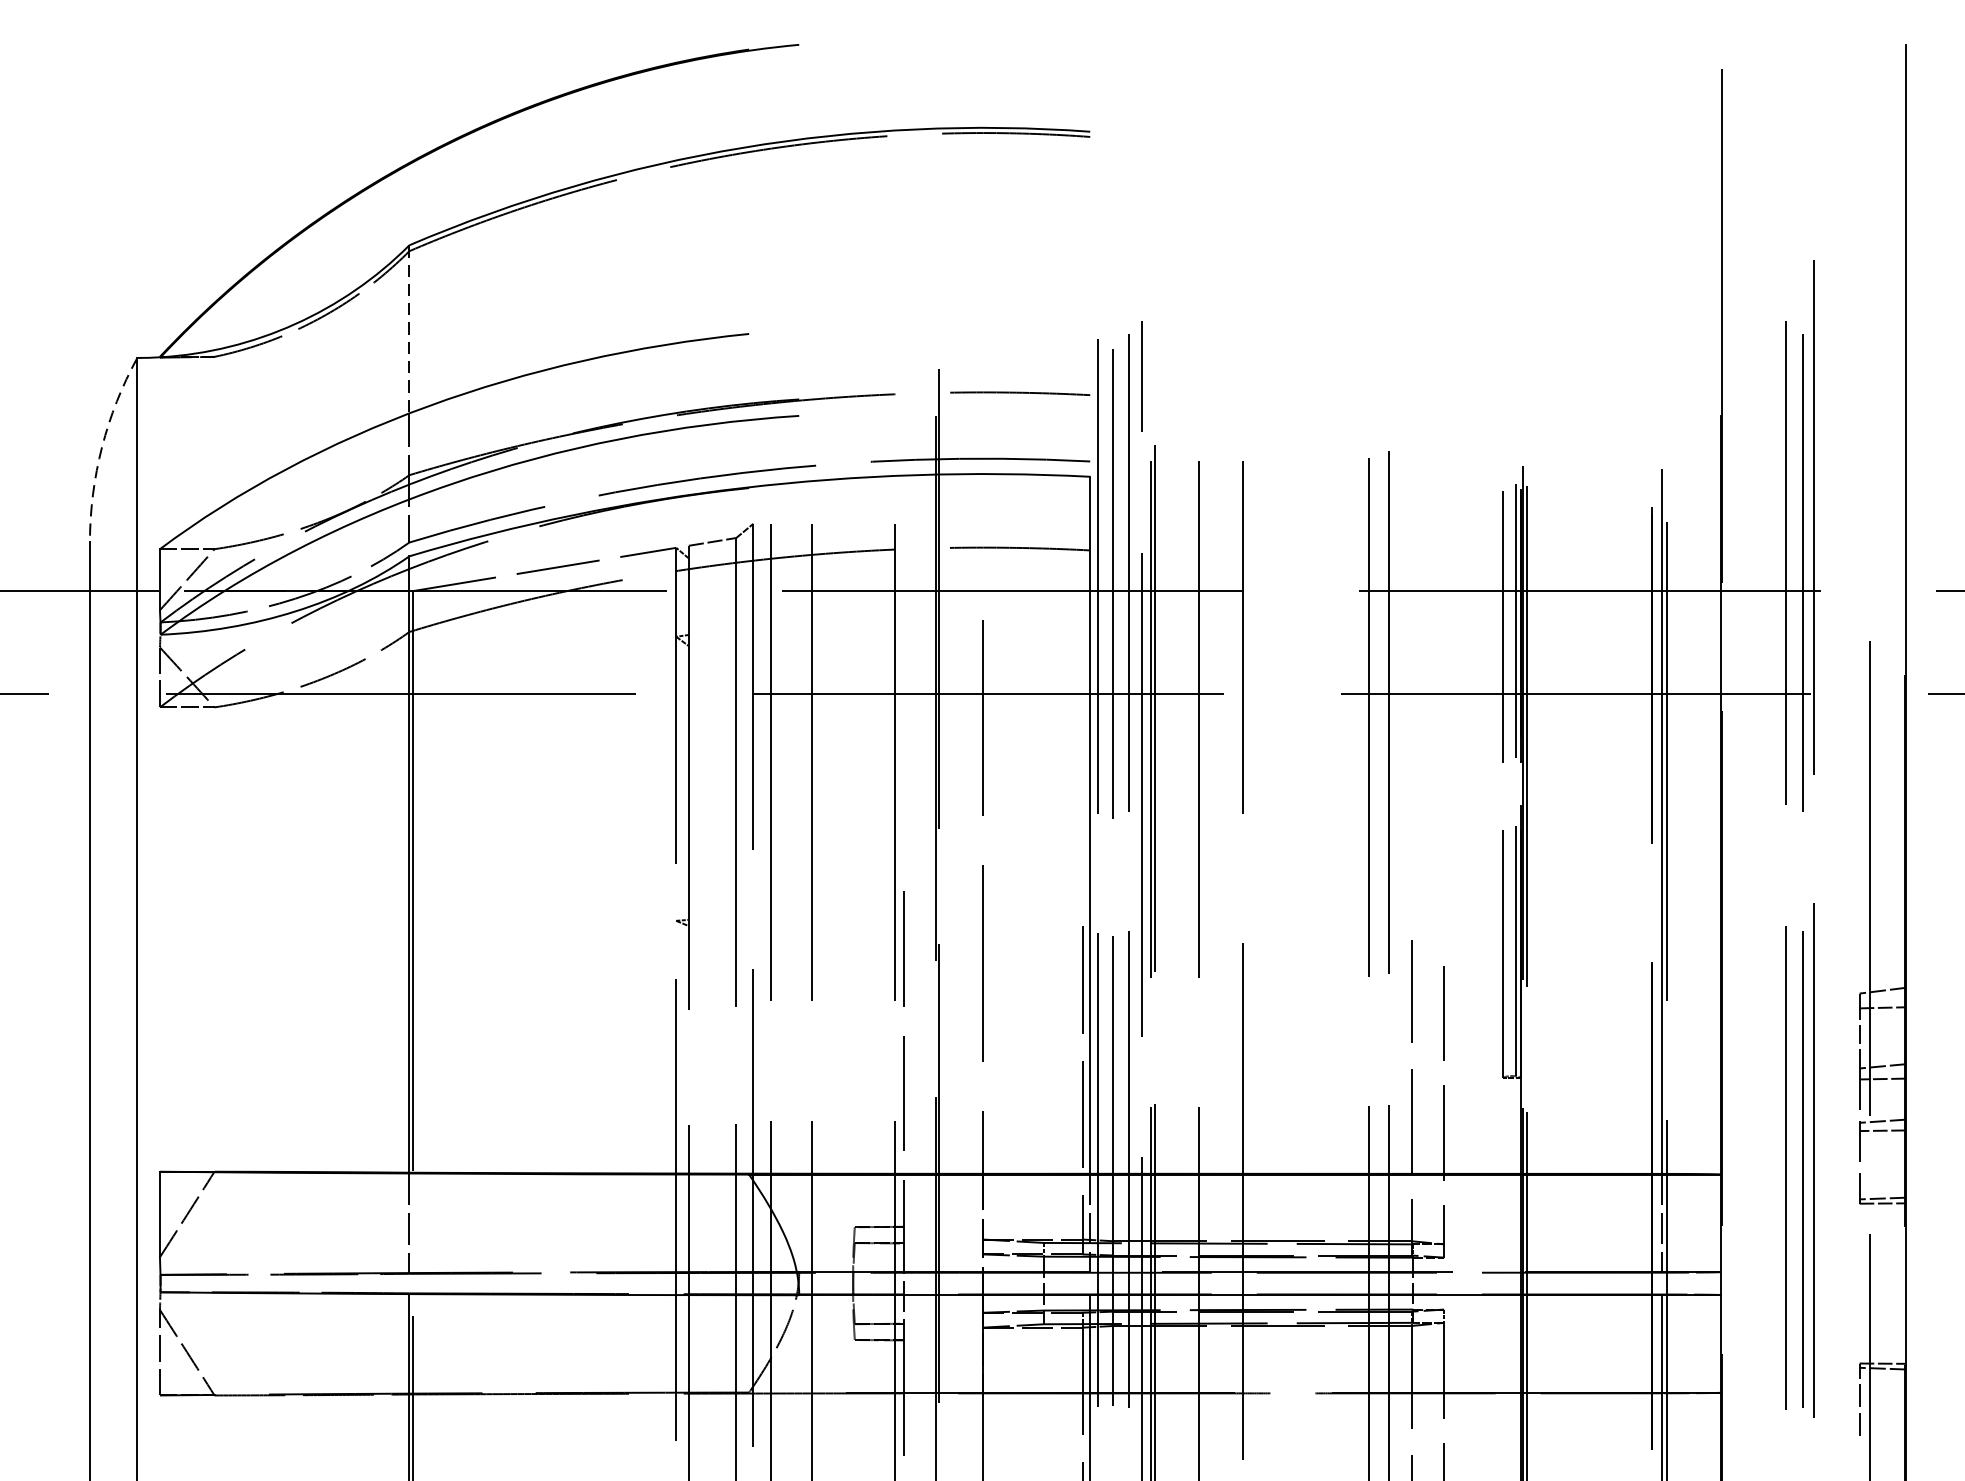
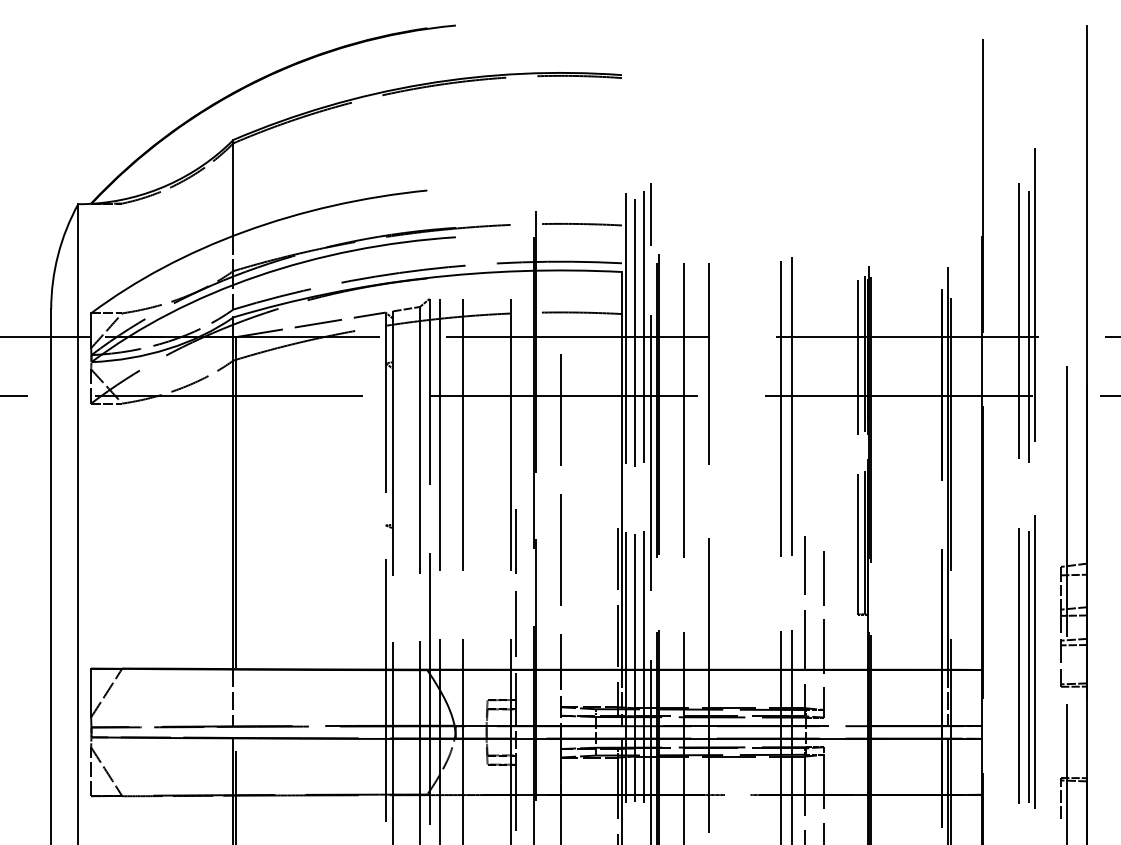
line: (409, 328) -> (233, 187), dashed -> solid
arc: (102, 447) -> (58, 255), dashed -> solid

